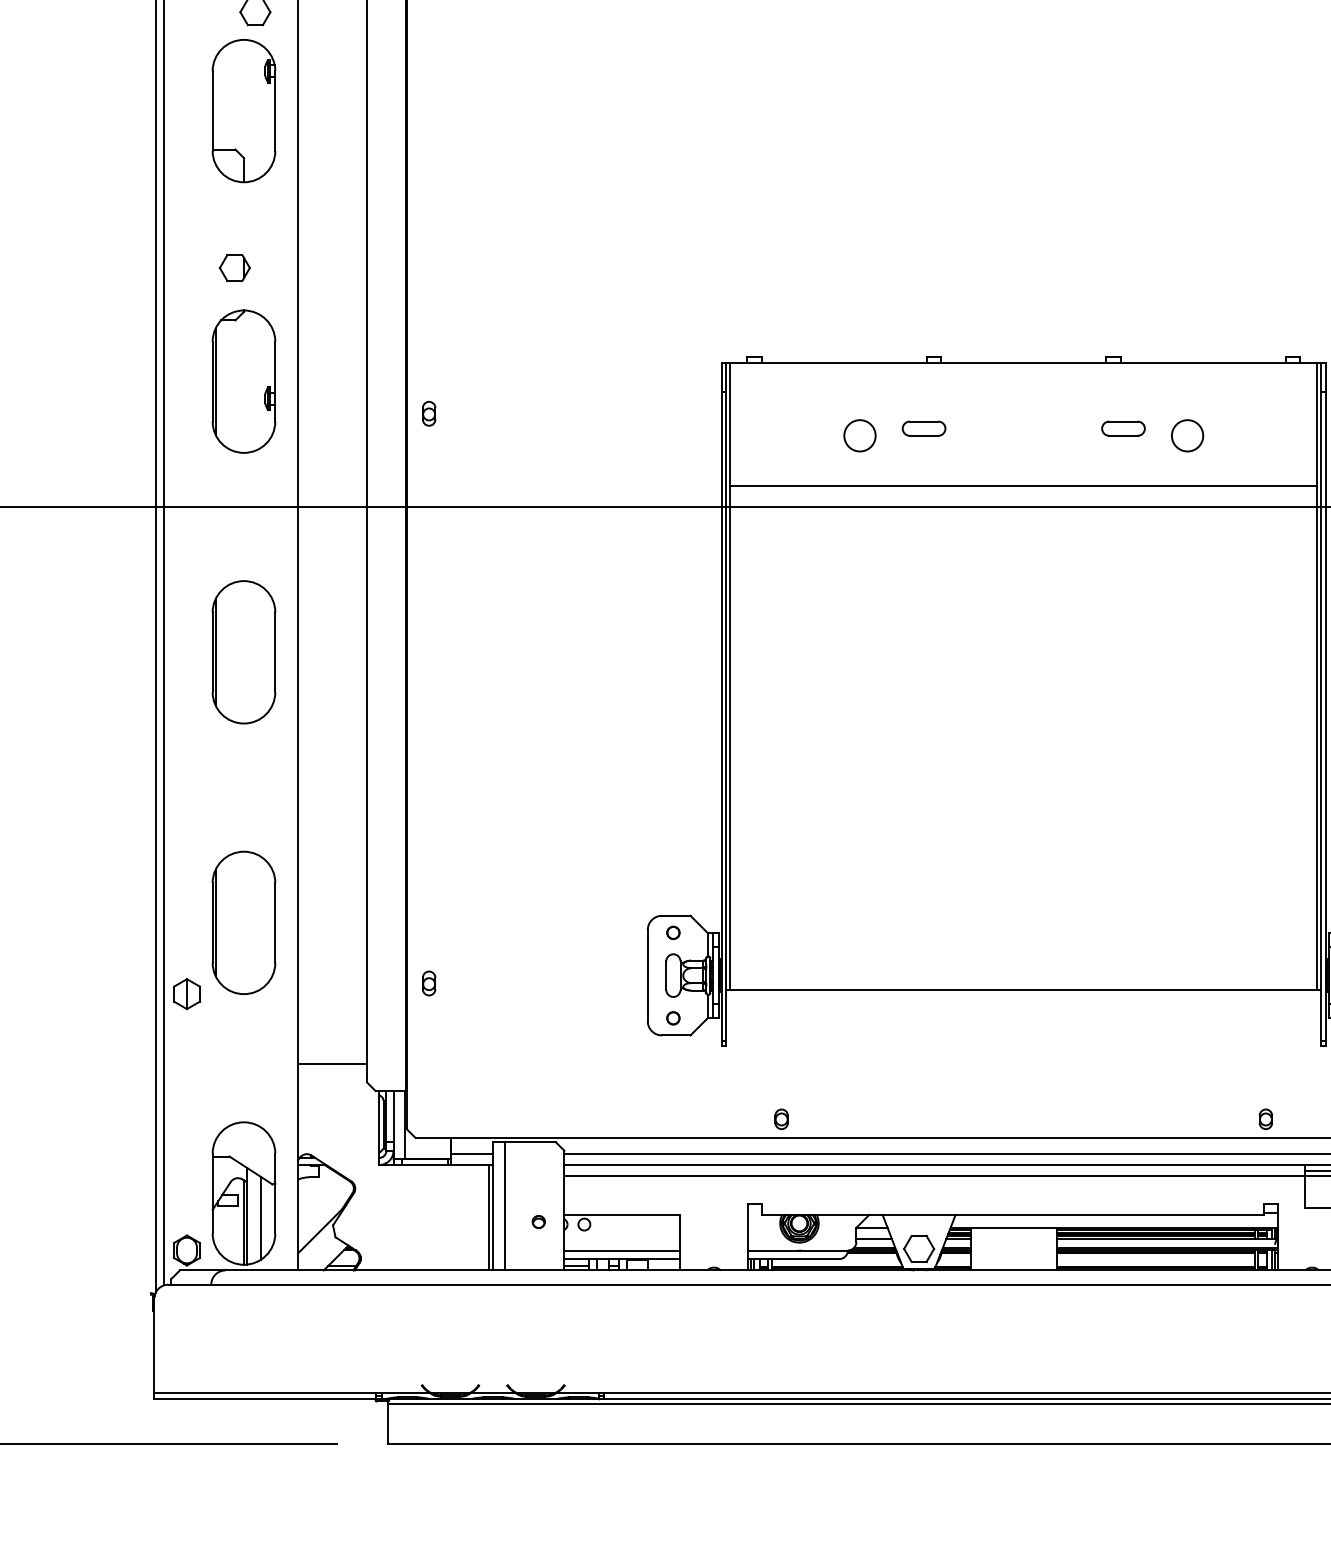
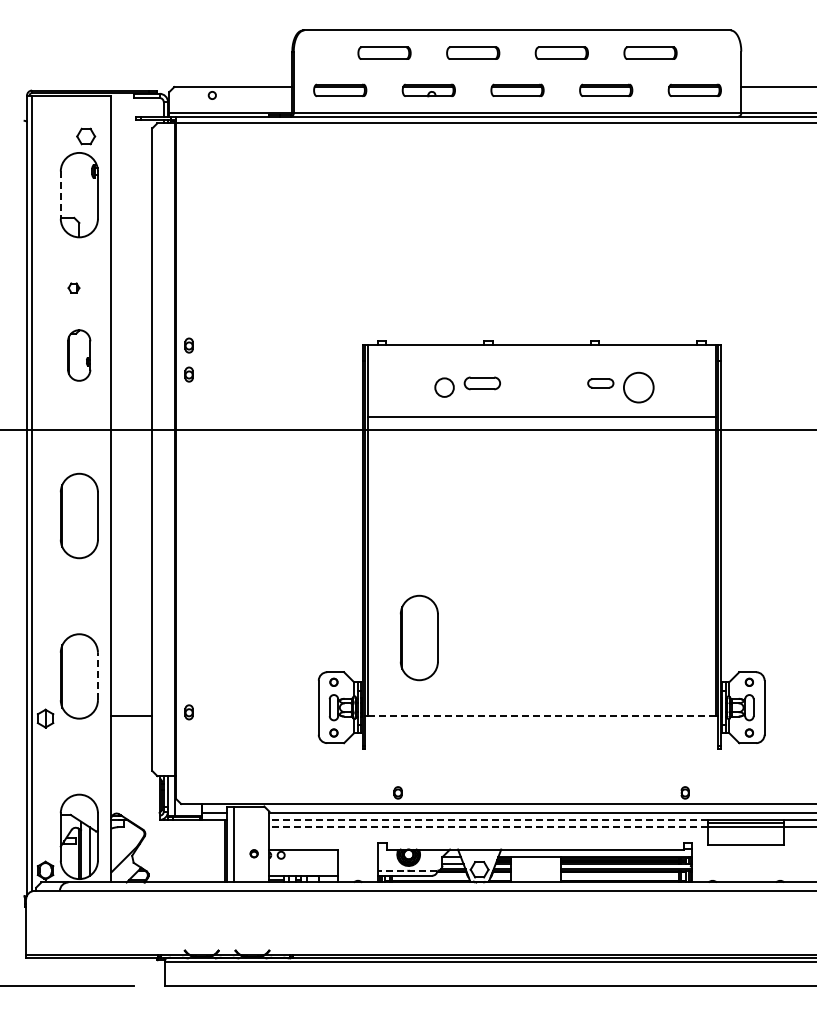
line: (212, 111) -> (60, 195), solid -> dashed
part: (234, 266) -> (73, 287), size x0.6
part: (428, 364) -> (188, 345), added
part: (242, 381) -> (78, 355), size x0.6
part: (923, 428) -> (482, 383), size x1.4
circle: (1187, 435) -> (638, 387), size x1.6
part: (815, 857) -> (418, 637), added
line: (274, 923) -> (97, 676), solid -> dashed
line: (1023, 990) -> (541, 716), solid -> dashed
line: (331, 1064) -> (131, 716), moved
line: (934, 1165) -> (488, 820), solid -> dashed
line: (934, 1176) -> (488, 826), solid -> dashed
line: (622, 1250) -> (303, 870), removed
line: (797, 1250) -> (407, 870), solid -> dashed

